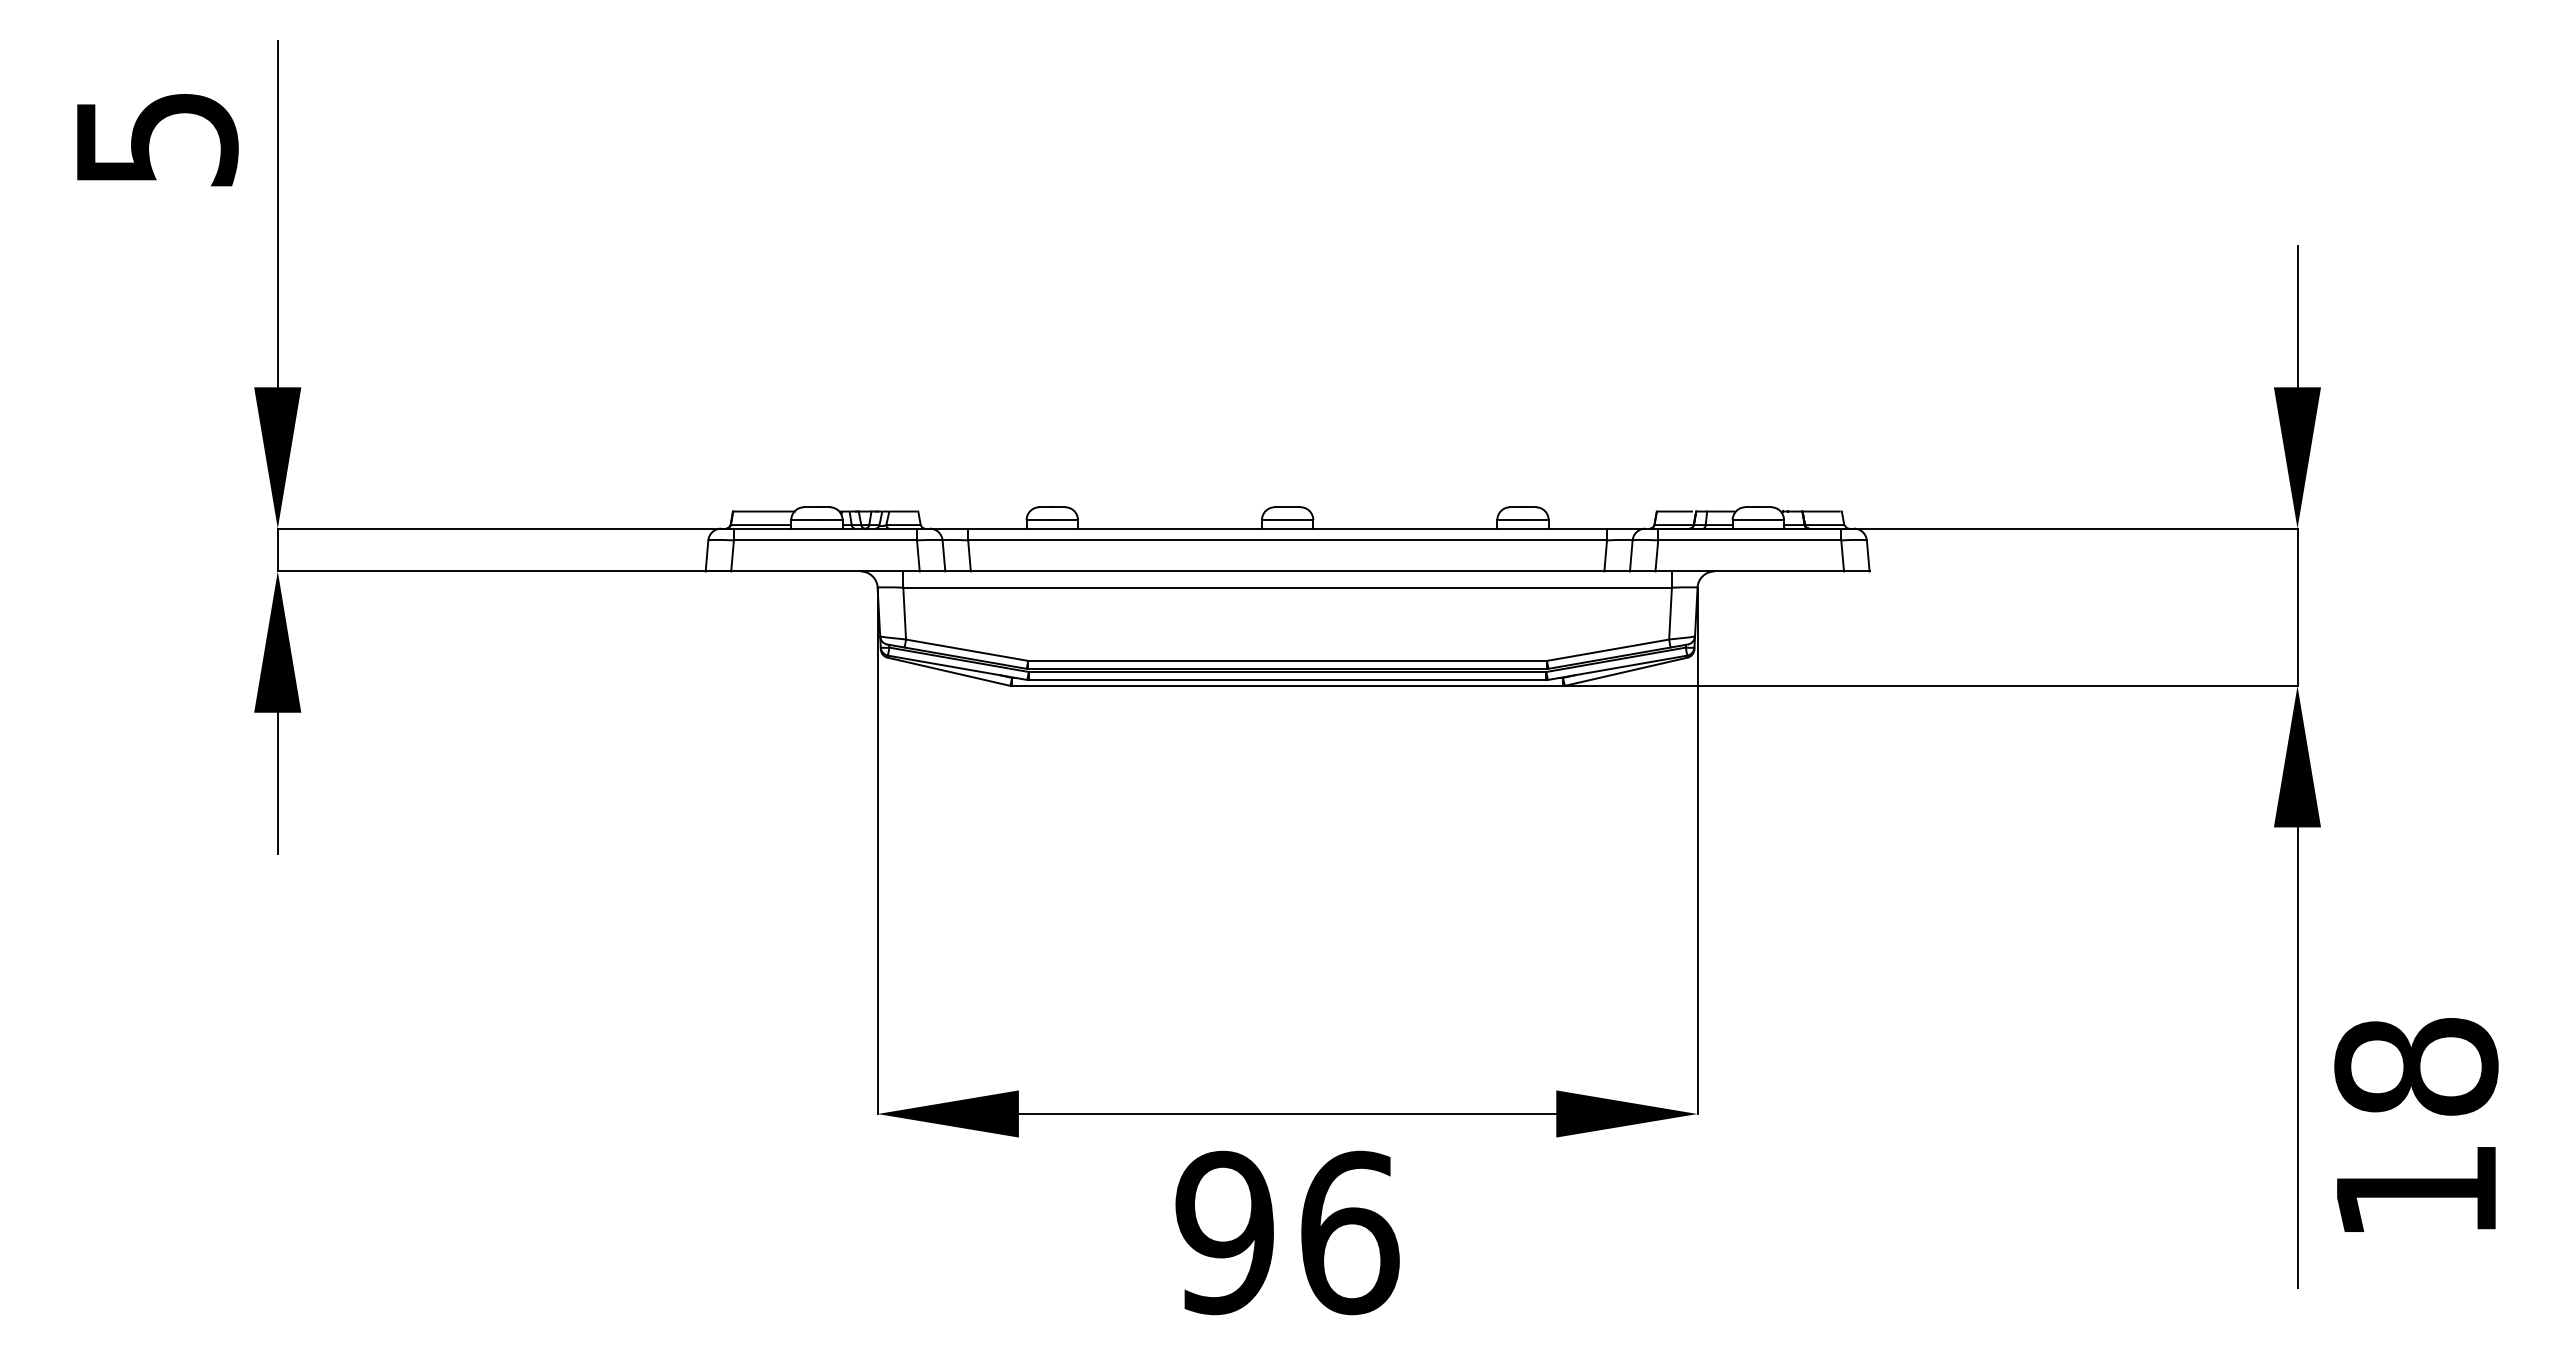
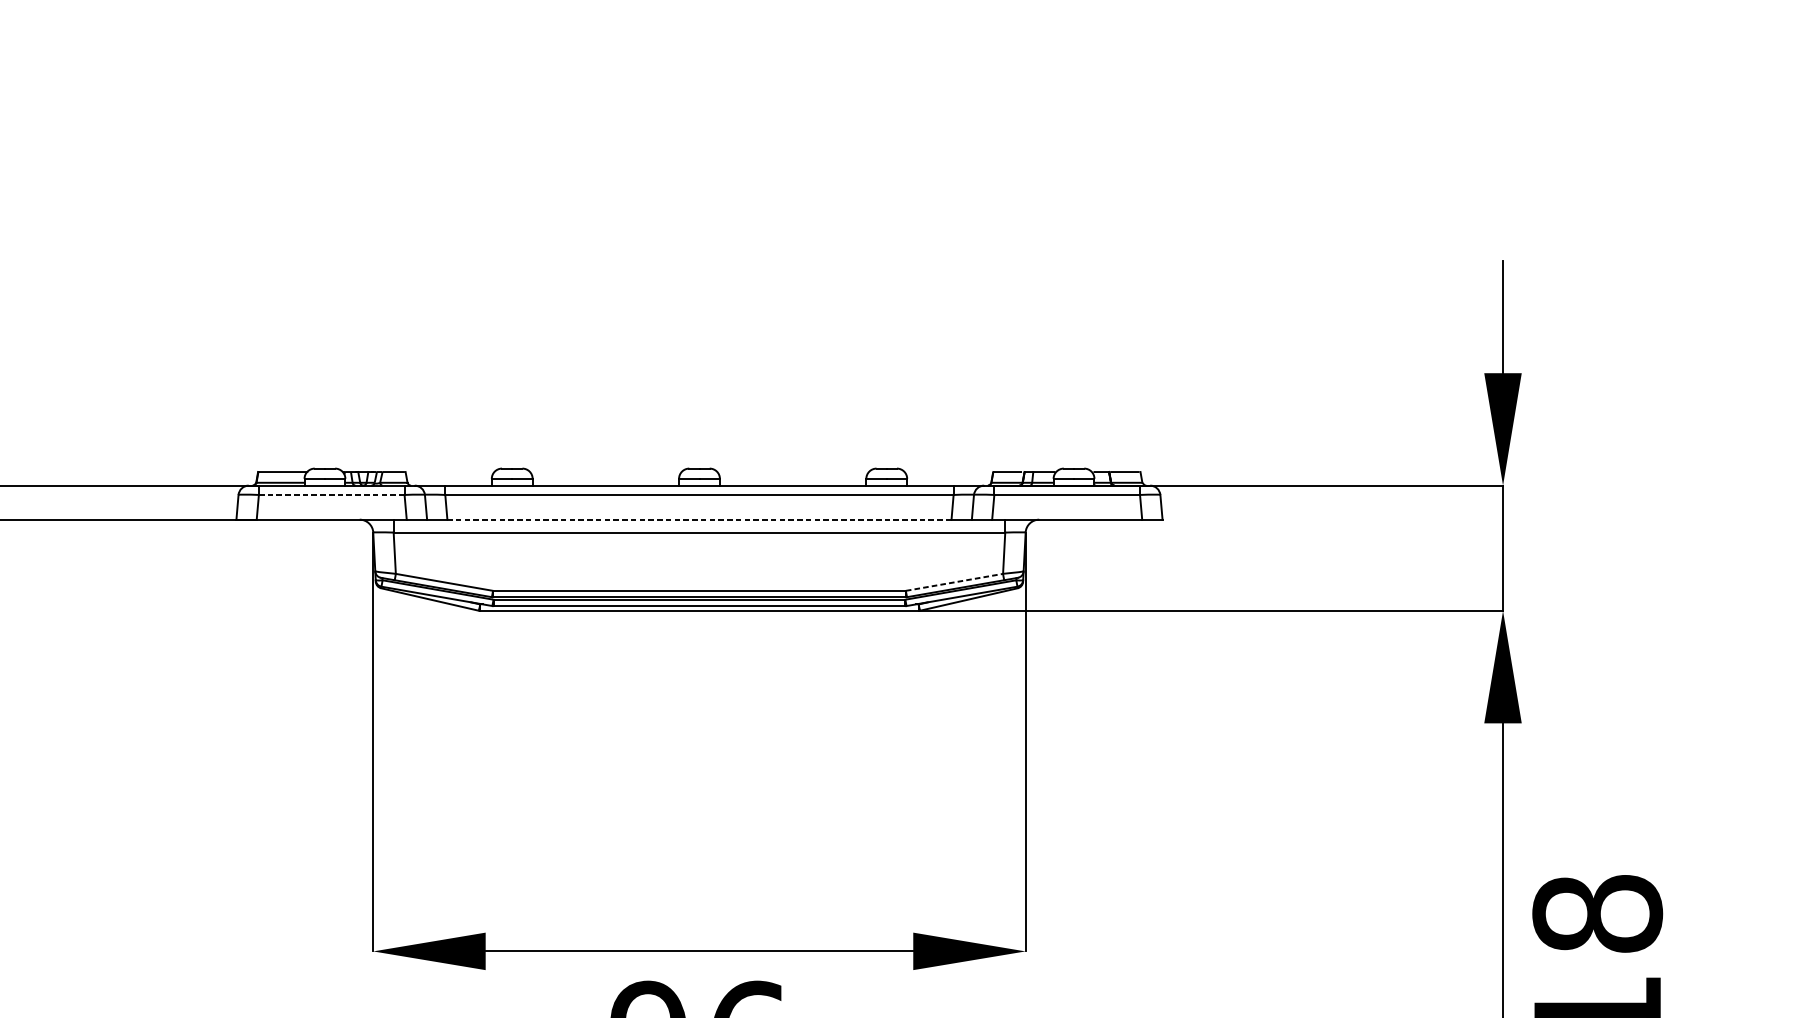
line: (825, 540) -> (331, 495), solid -> dashed
line: (1287, 571) -> (699, 519), solid -> dashed
line: (1608, 650) -> (954, 582), solid -> dashed

